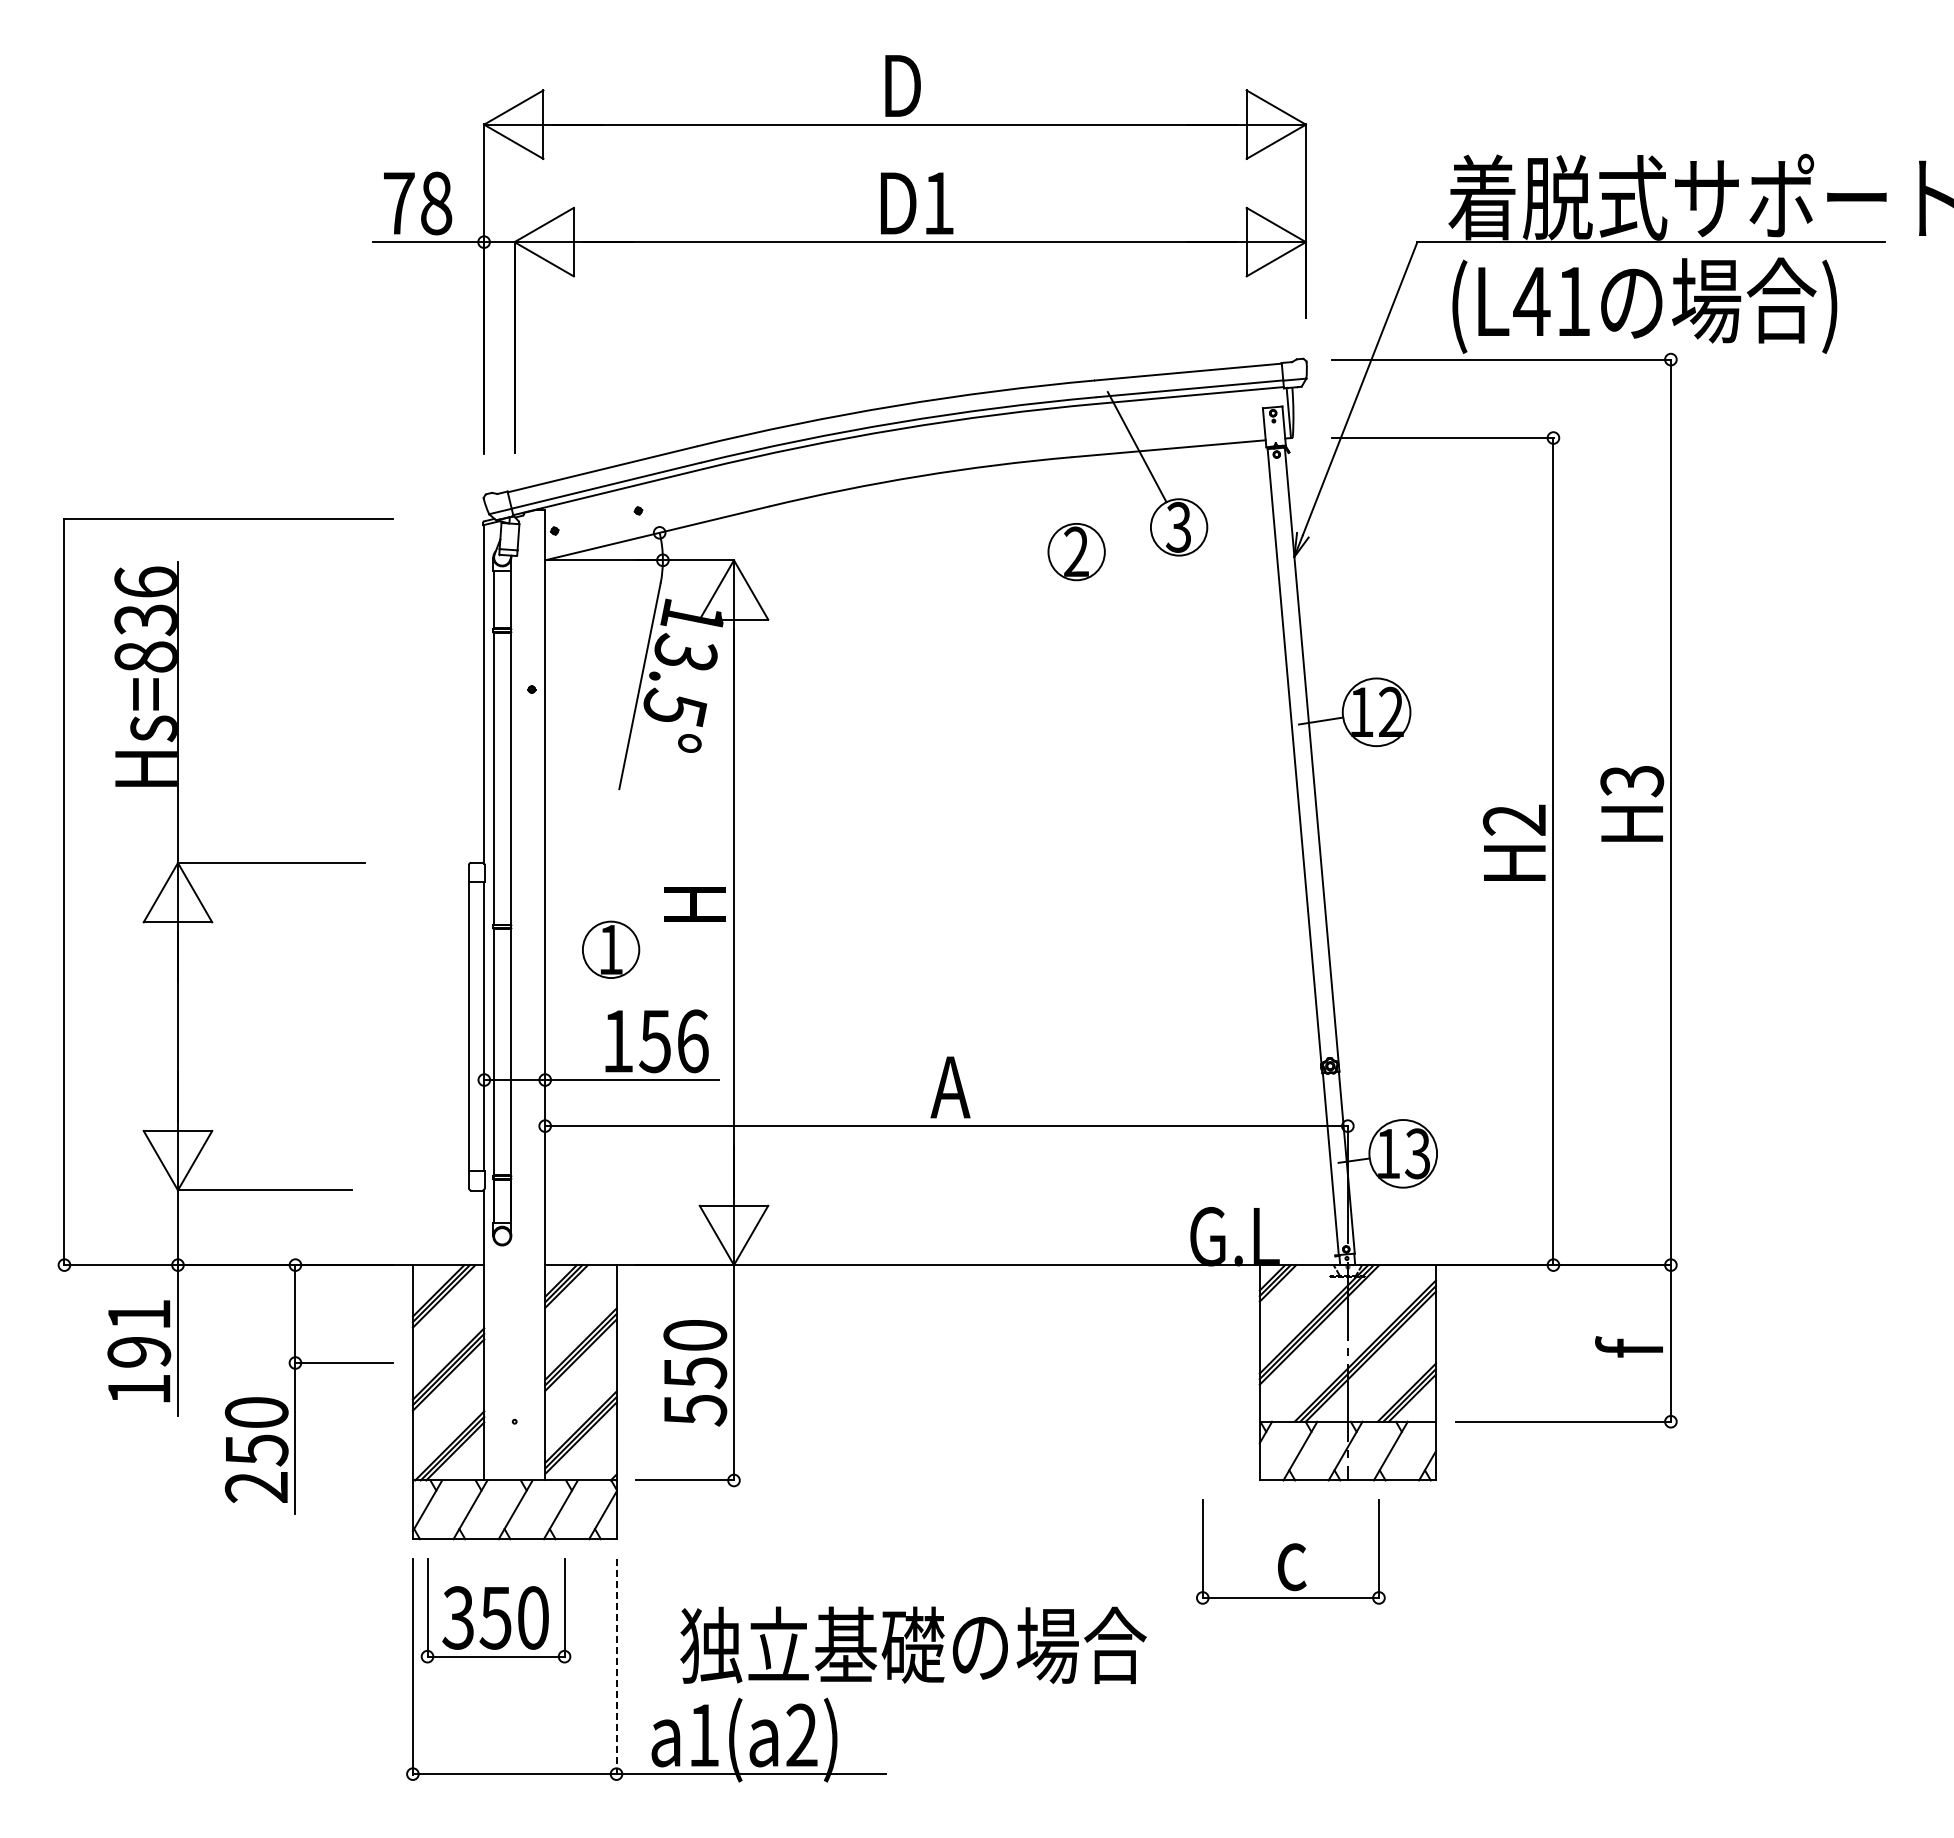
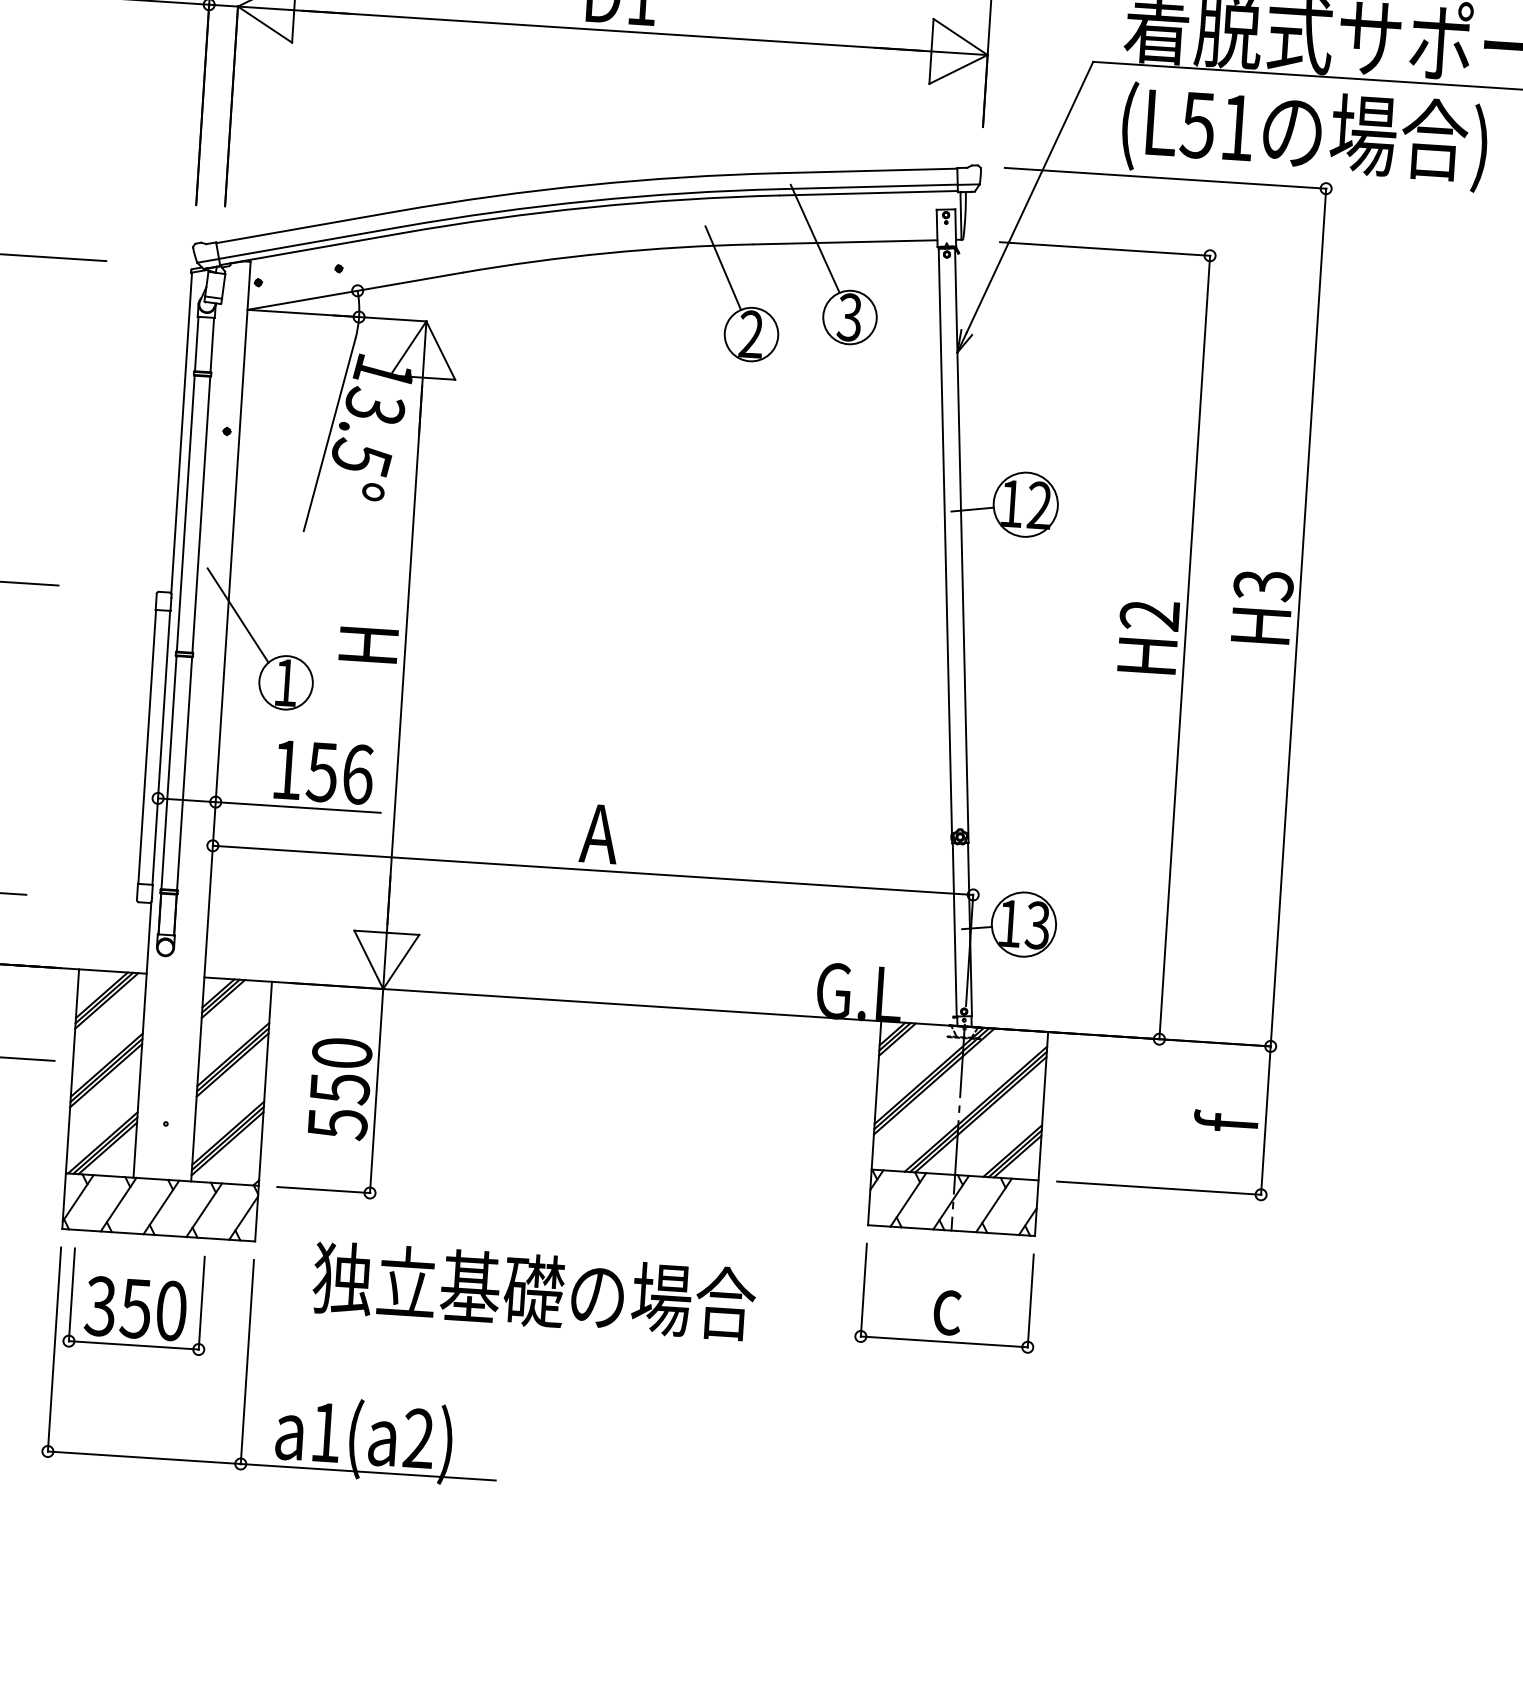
text: (1531, 302) -> (1197, 126), (L41 -> (L51
line: (1041, 483) -> (722, 267), added
line: (555, 881) -> (237, 614), added
part: (1290, 1551) -> (946, 1297), moved
text: (913, 1644) -> (534, 1290), moved
line: (616, 1666) -> (247, 1362), dashed -> solid

